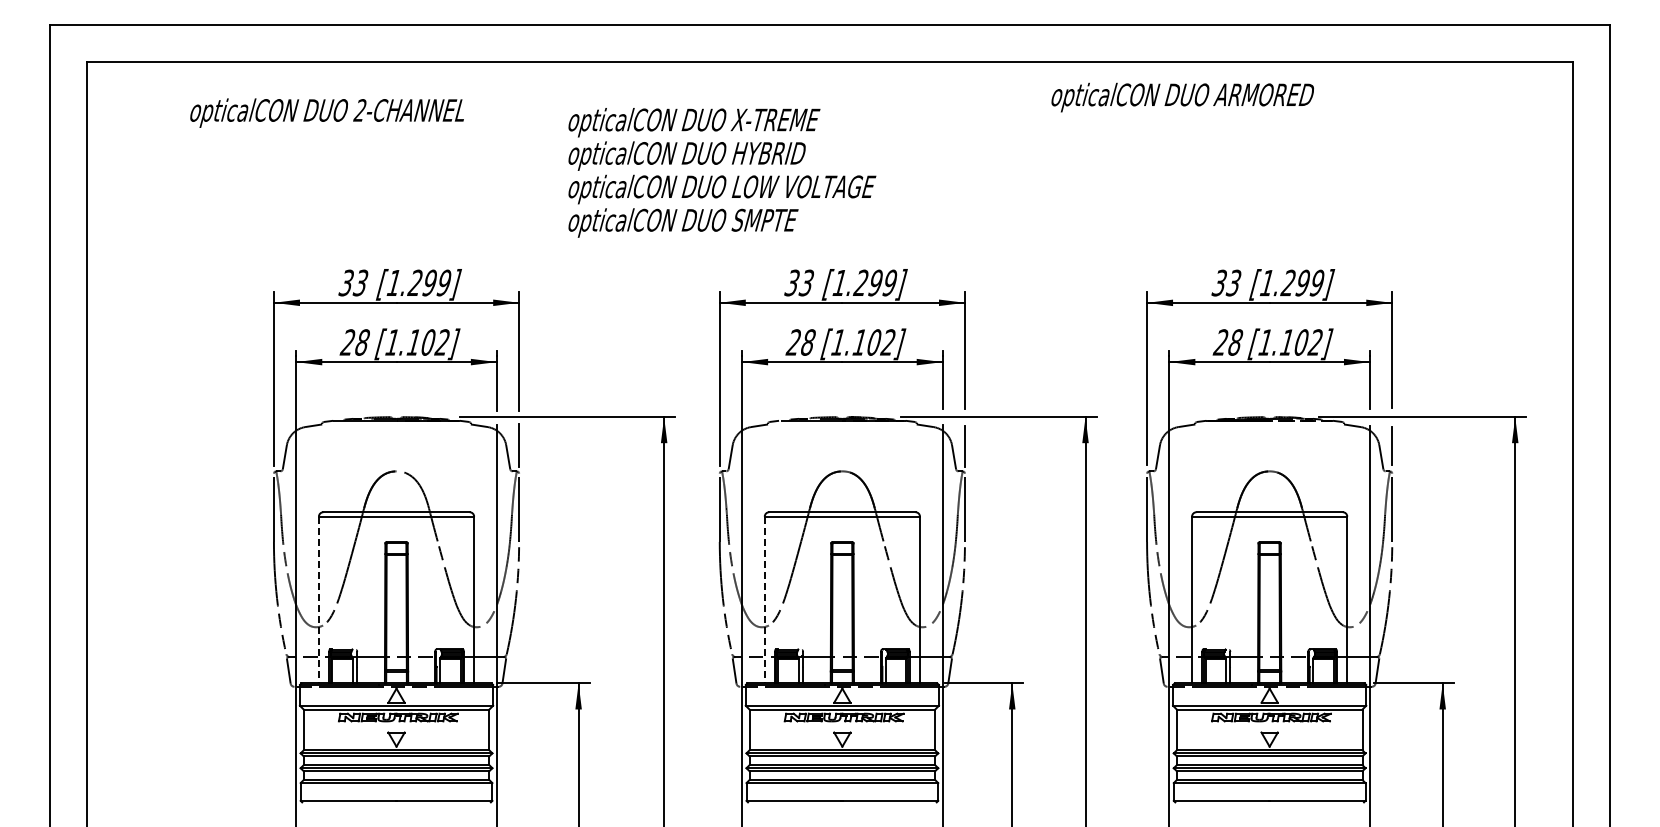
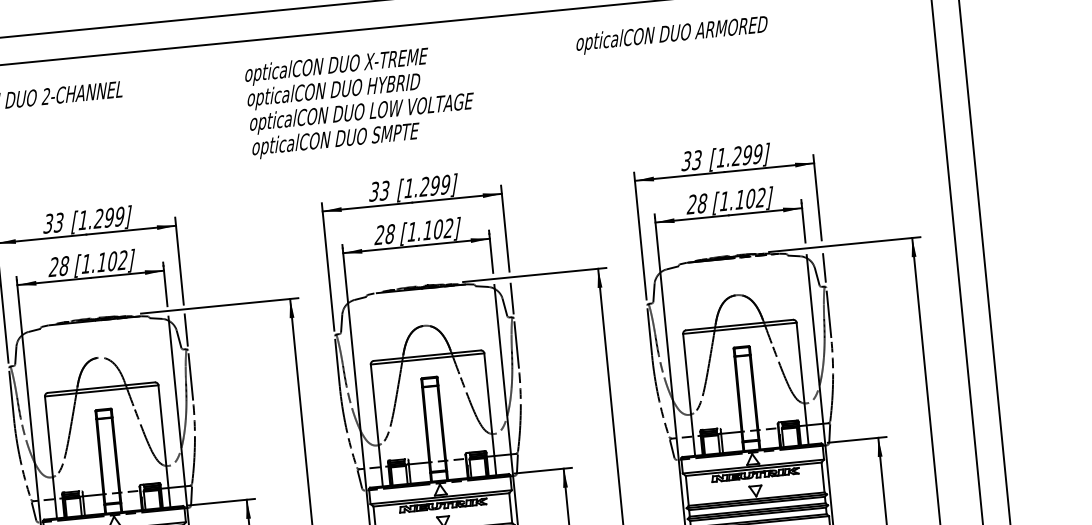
text: (1182, 97) -> (671, 35), moved
text: (722, 172) -> (361, 101), moved
line: (318, 600) -> (50, 457), dashed -> solid
line: (764, 600) -> (376, 425), dashed -> solid

